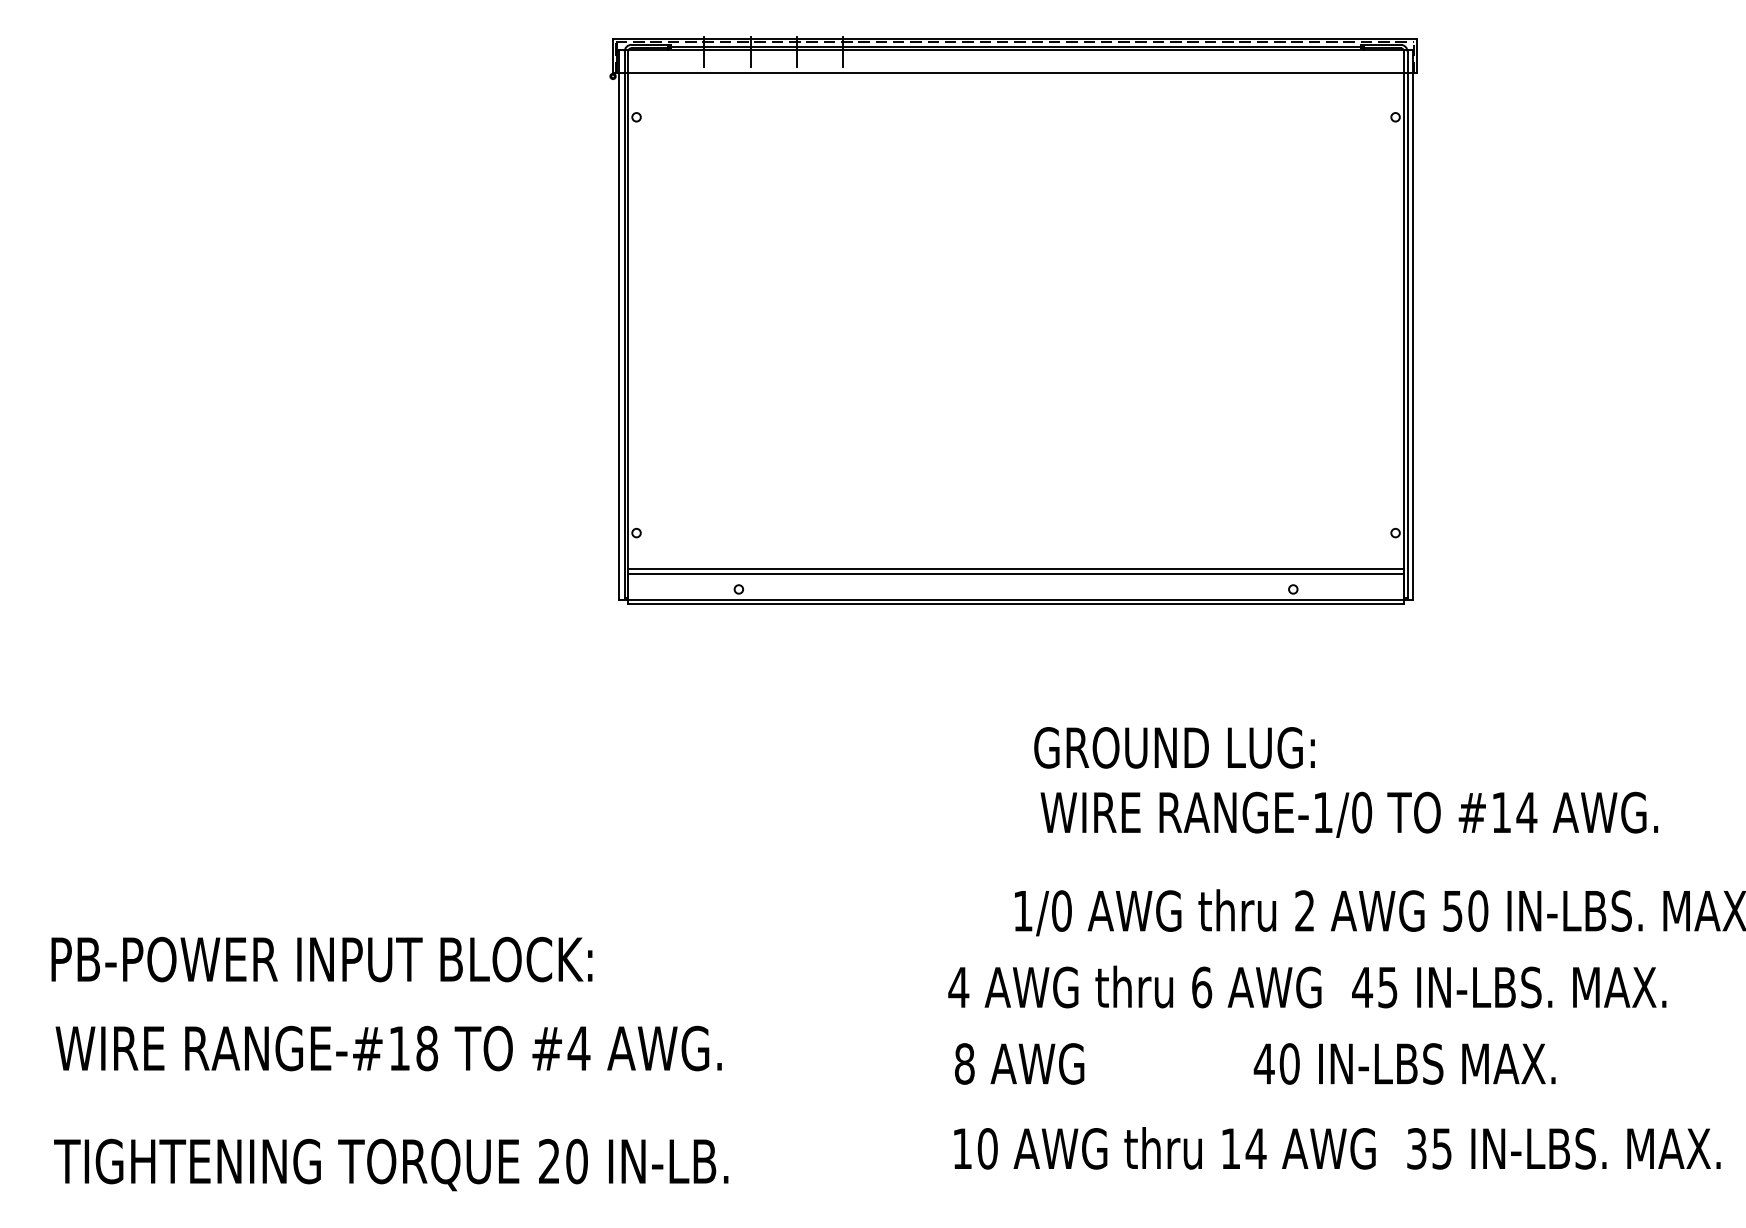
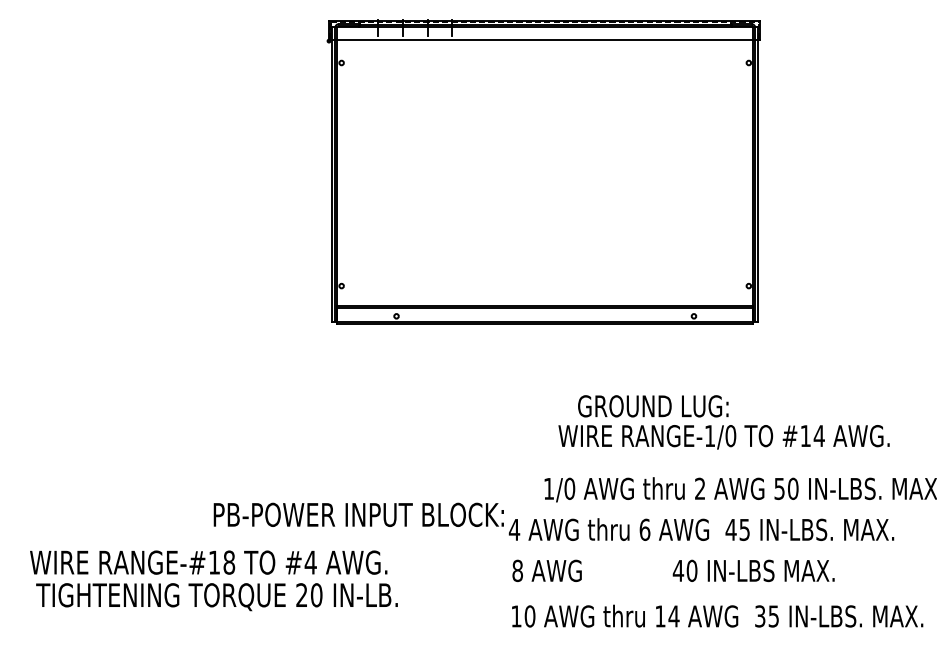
text: (1174, 748) -> (653, 406), moved
text: (321, 958) -> (358, 514), moved
text: (390, 1165) -> (216, 597), moved

